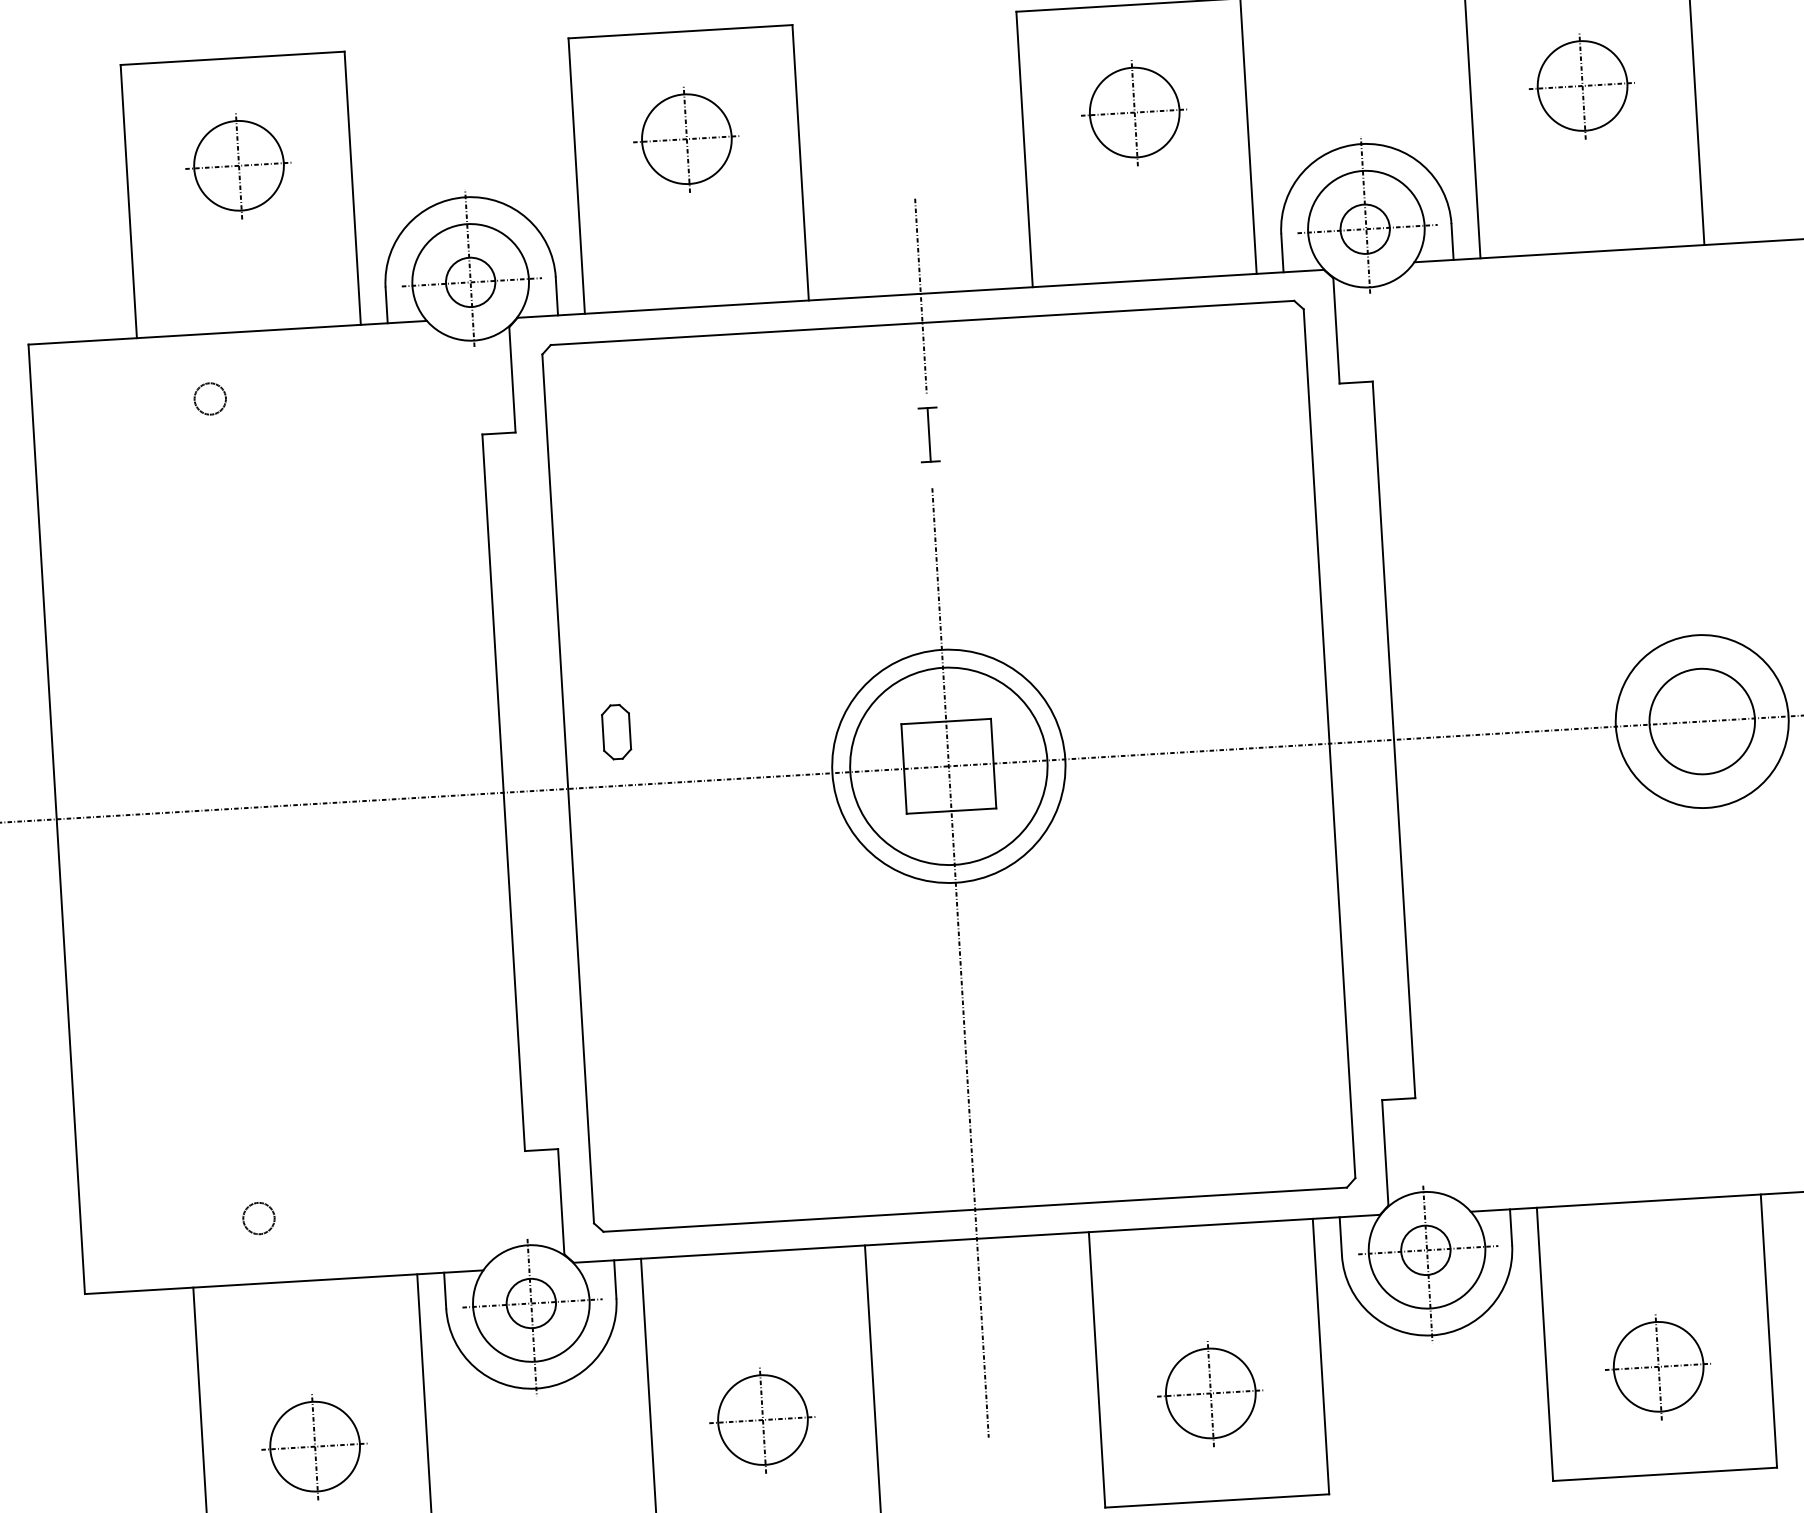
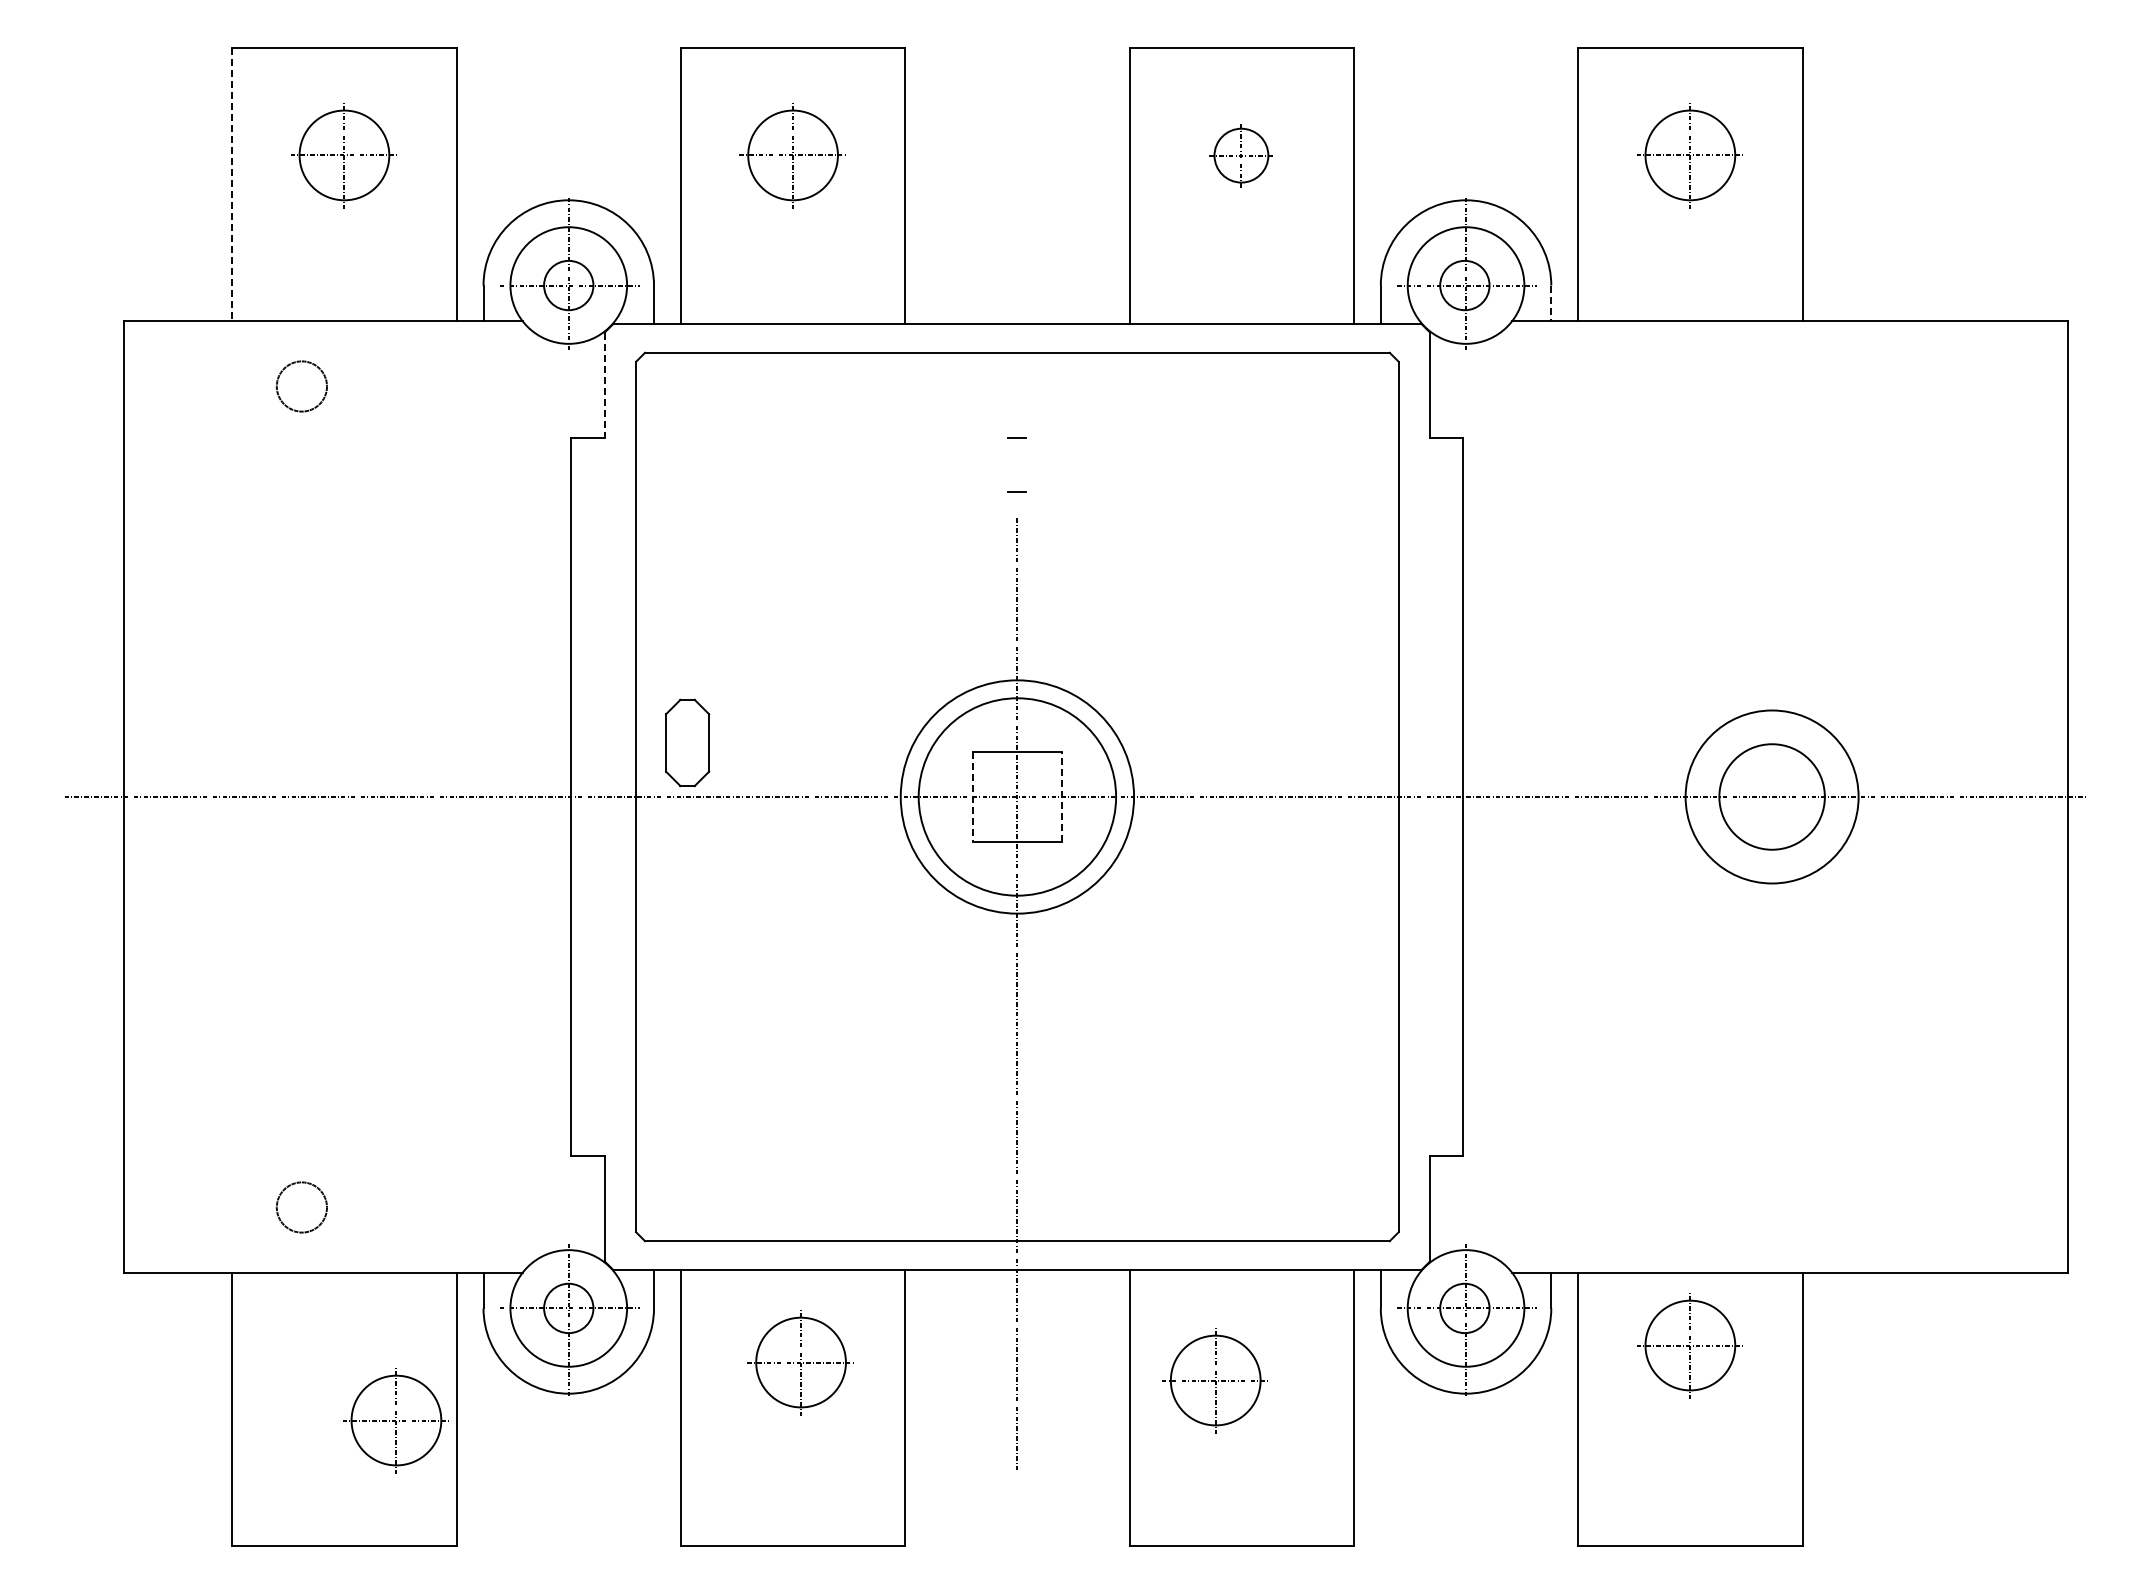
part: (1133, 112) -> (1240, 155), size x0.6
line: (129, 201) -> (232, 184), solid -> dashed
line: (1452, 242) -> (1551, 303), solid -> dashed
line: (921, 296) -> (1017, 326), removed
line: (512, 380) -> (604, 385), solid -> dashed
circle: (209, 399) -> (301, 386), size x1.6
line: (929, 434) -> (1017, 464), removed
part: (616, 732) -> (687, 743), size x1.6
line: (993, 764) -> (1062, 797), solid -> dashed
line: (904, 769) -> (972, 797), solid -> dashed
circle: (258, 1218) -> (301, 1207), size x1.6
part: (1657, 1366) -> (1689, 1345), moved
part: (1209, 1393) -> (1214, 1380), moved
part: (762, 1420) -> (800, 1362), moved
part: (314, 1446) -> (395, 1420), moved

